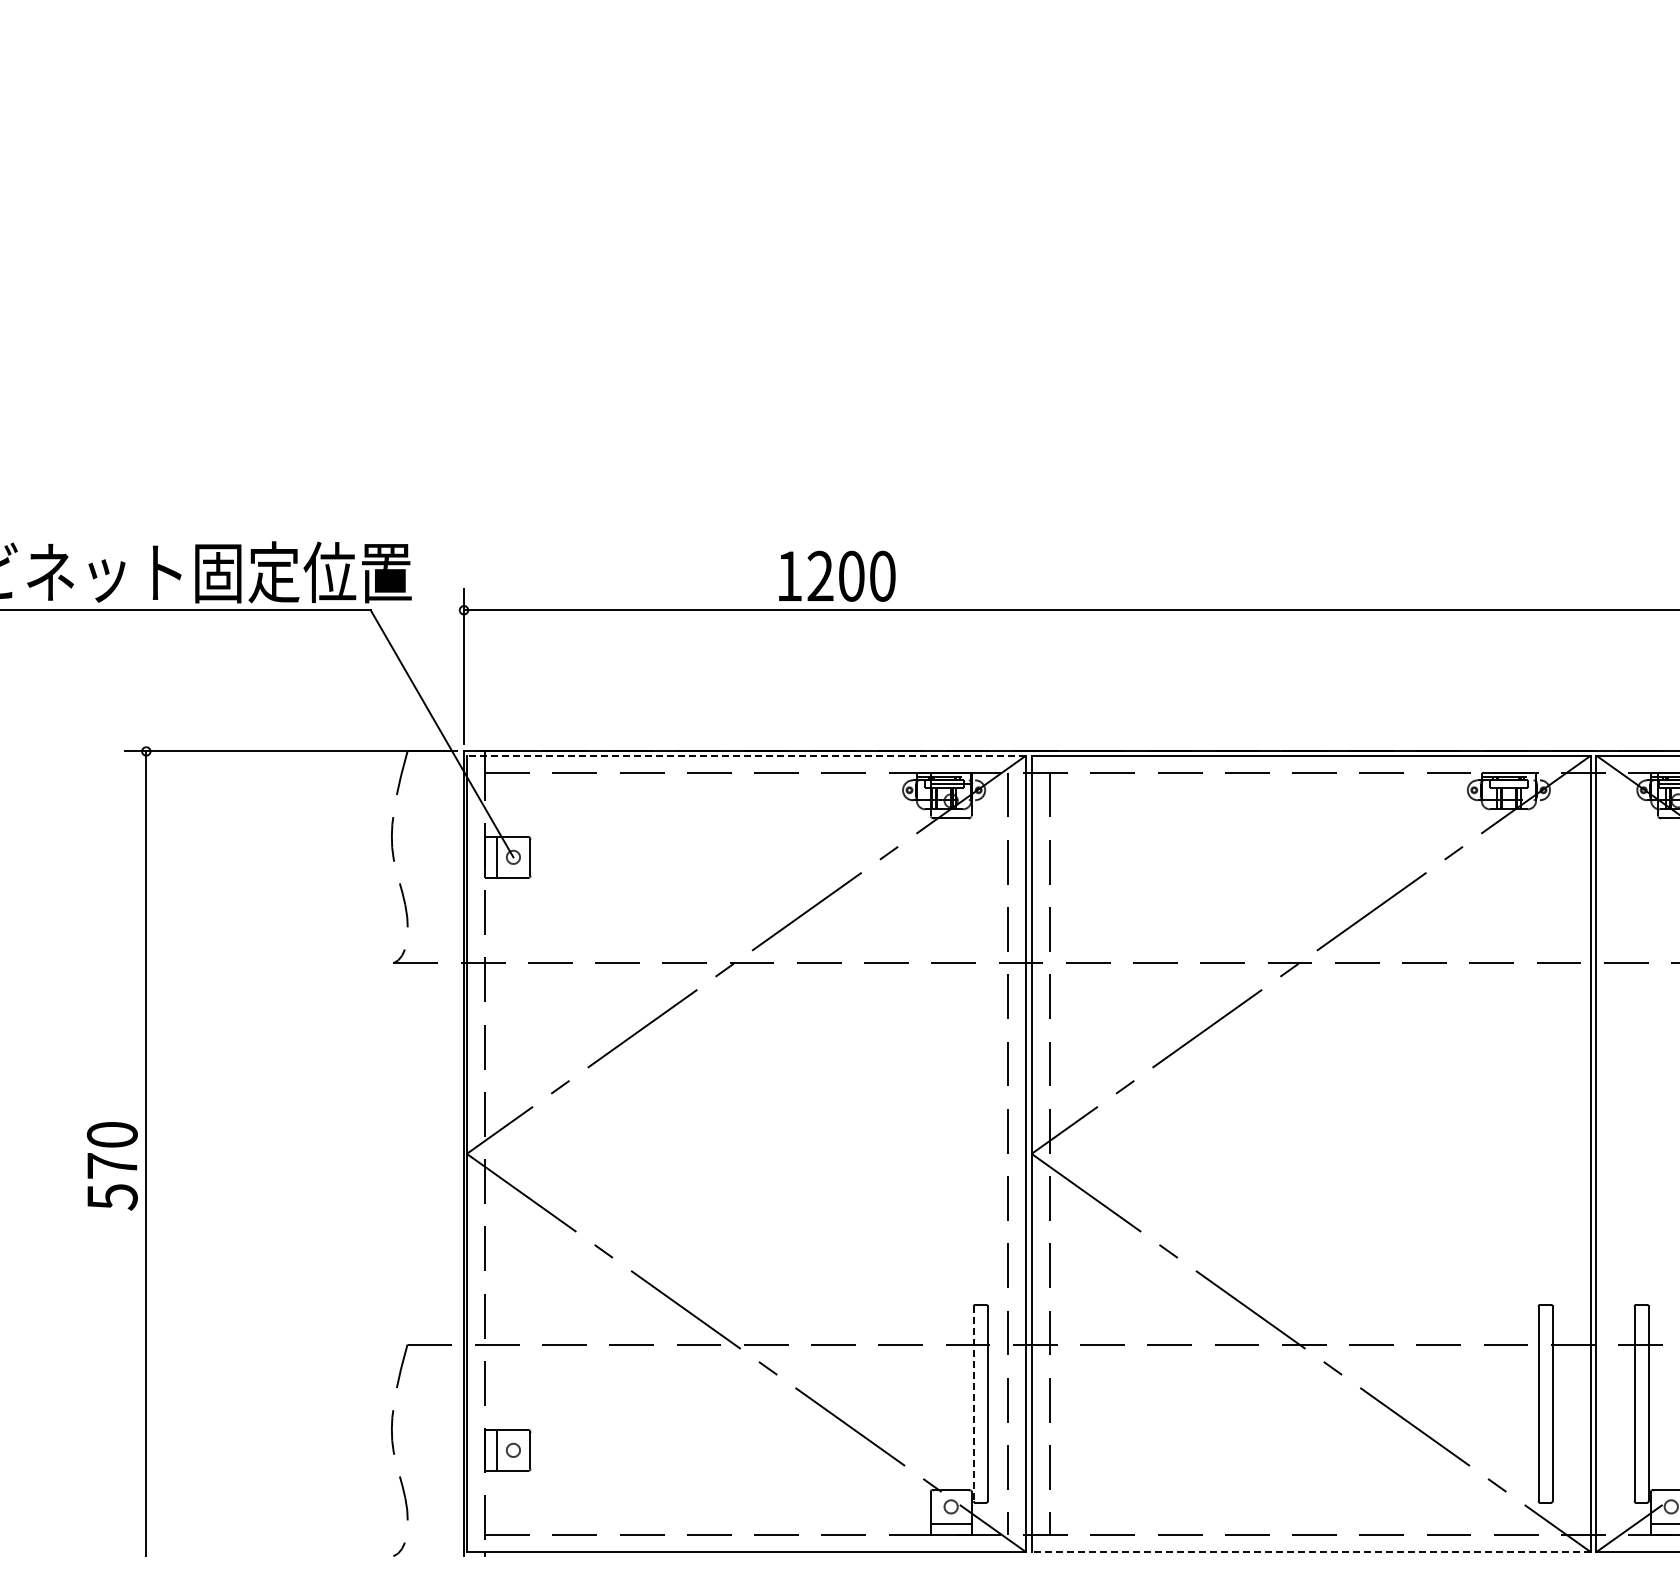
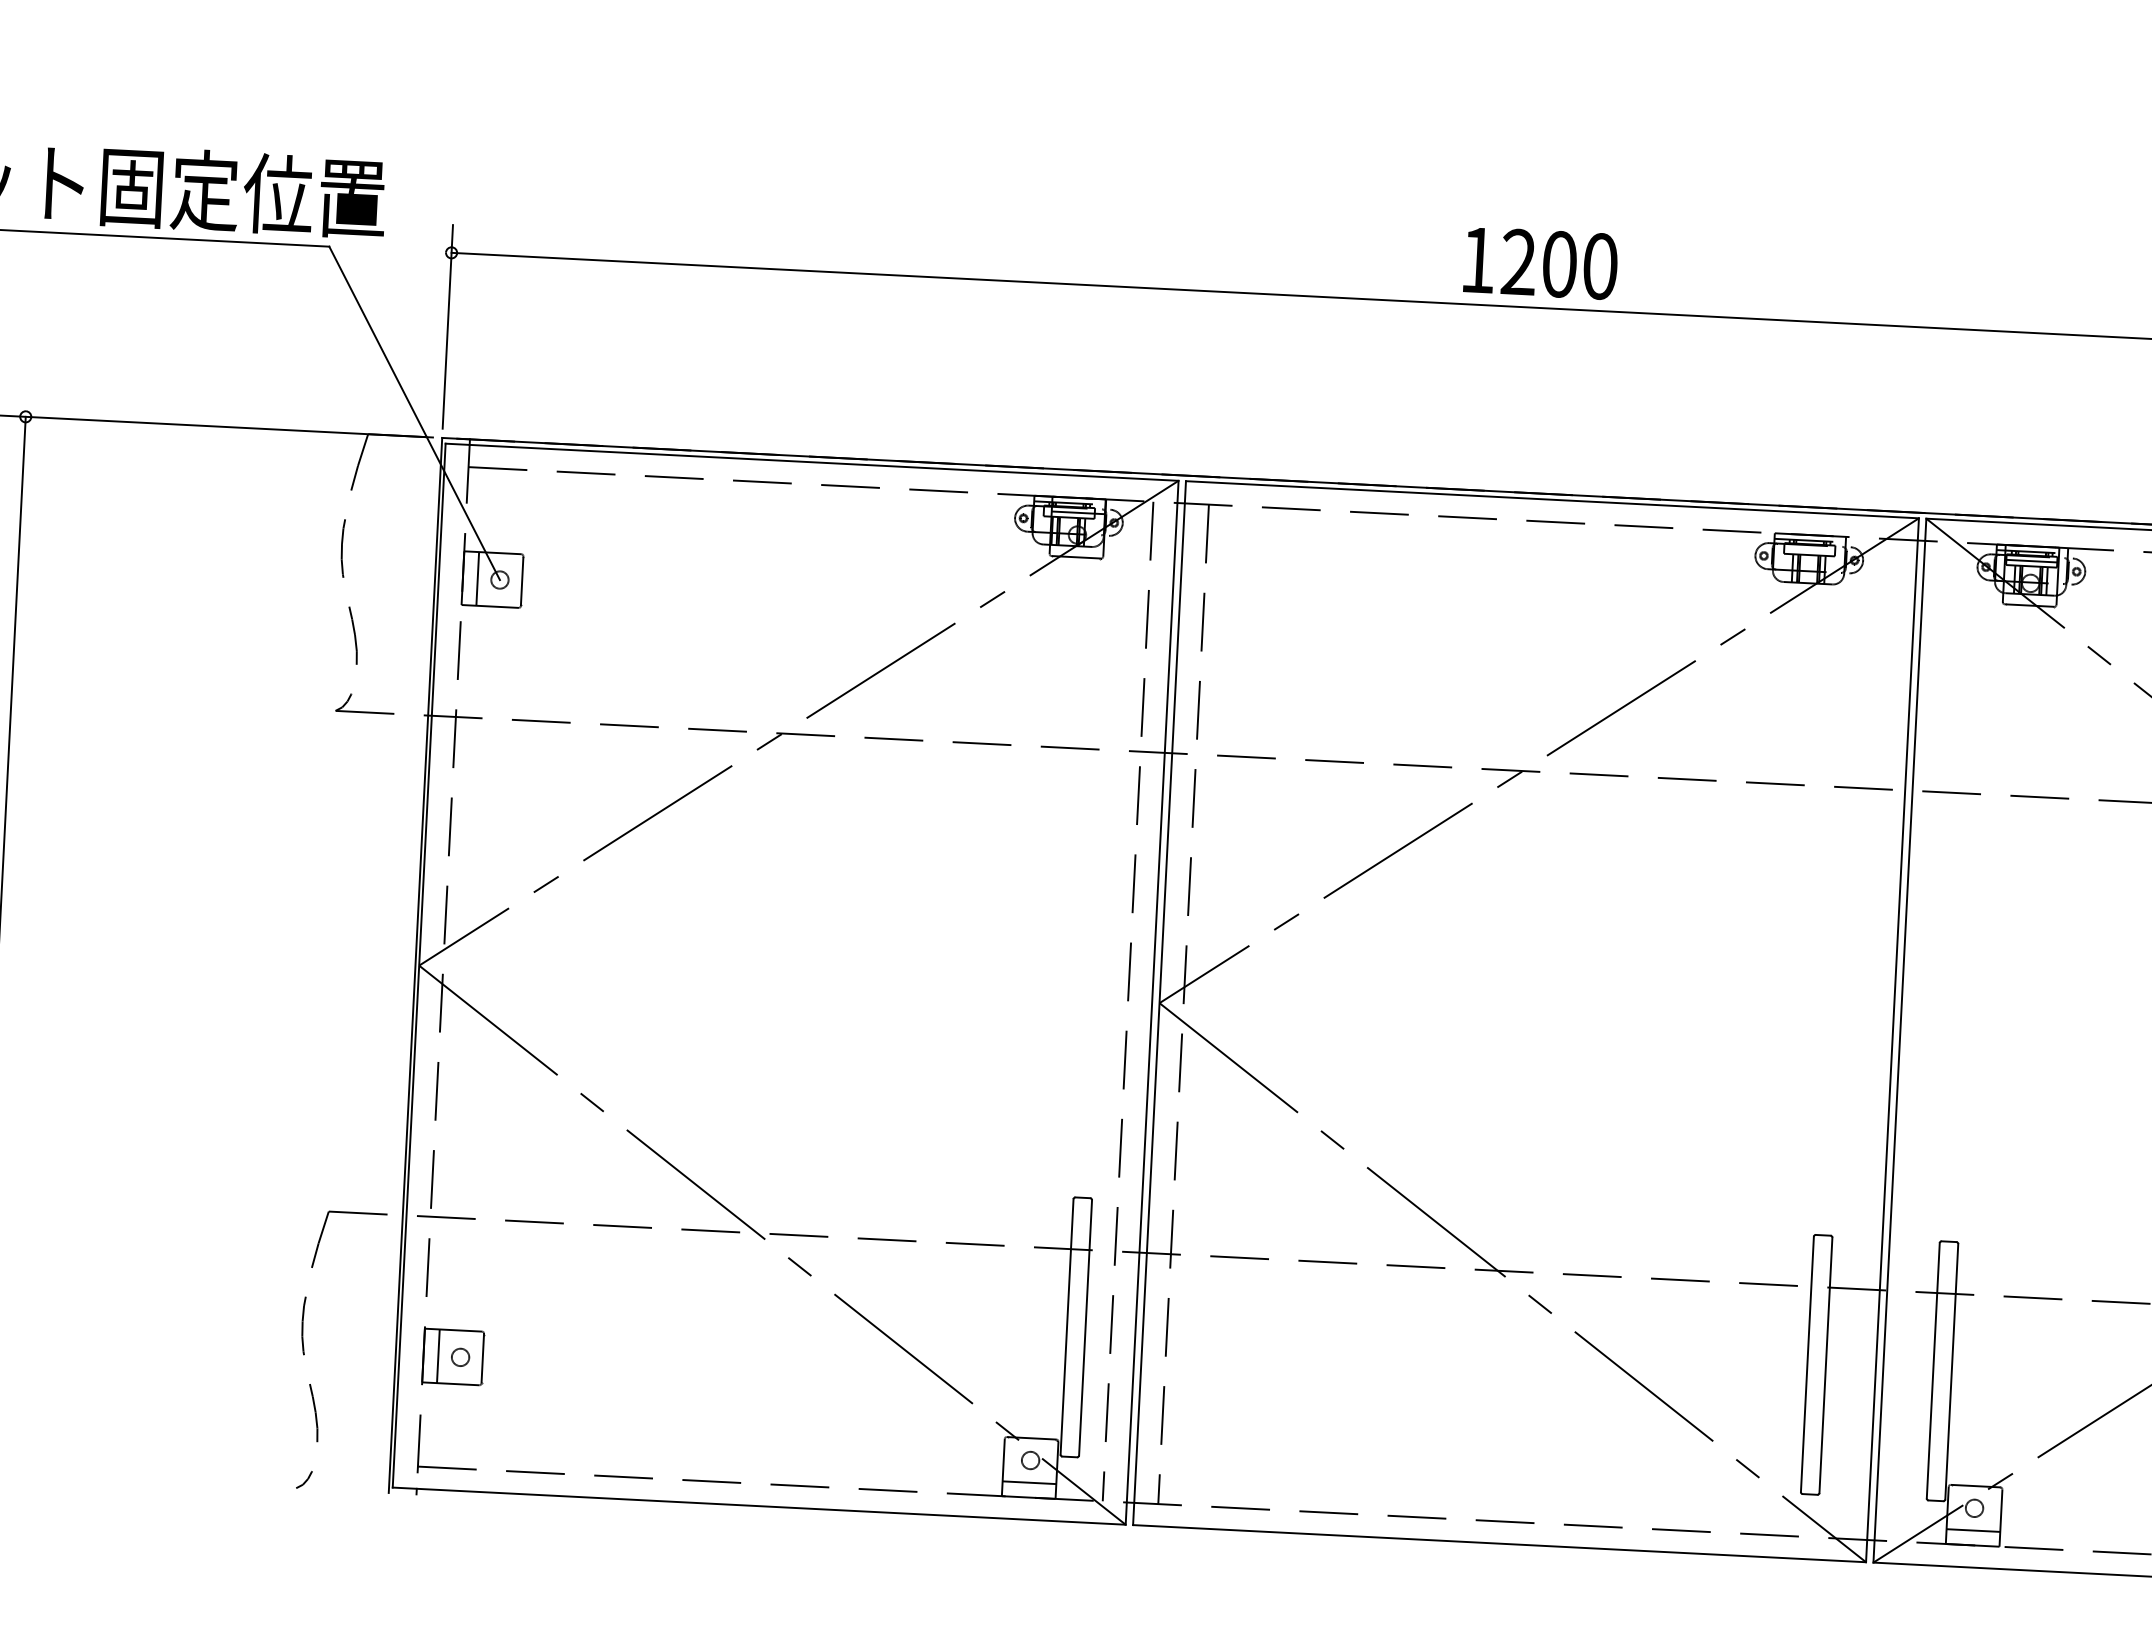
text: (837, 575) -> (1541, 262), moved
line: (746, 755) -> (812, 462), dashed -> solid
line: (973, 1404) -> (1066, 1327), dashed -> solid
line: (1311, 1552) -> (1499, 1544), dashed -> solid

